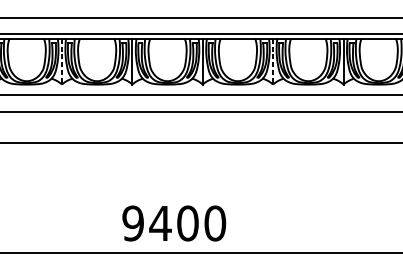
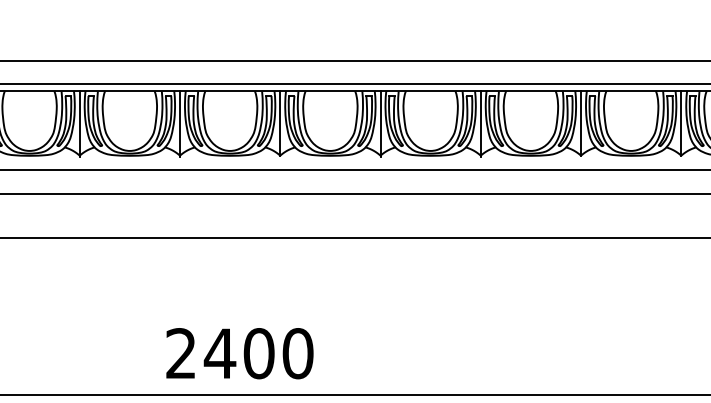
line: (61, 61) -> (79, 123), dashed -> solid
line: (273, 61) -> (380, 123), dashed -> solid
text: (132, 223) -> (180, 353), 9400 -> 2400

